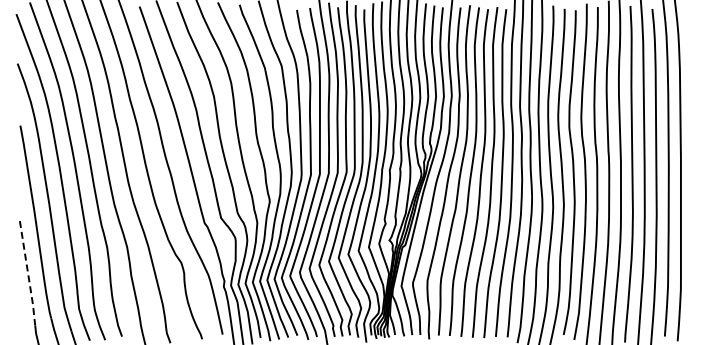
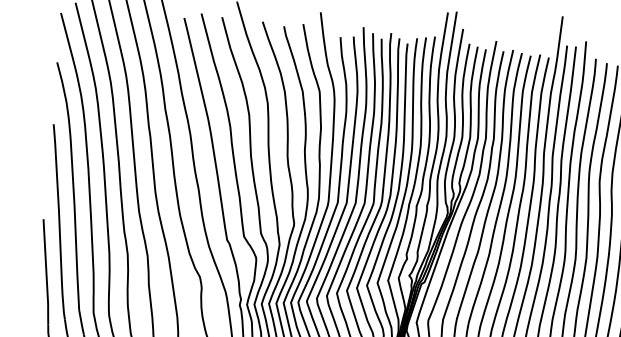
line: (28, 274) -> (46, 273), dashed -> solid

